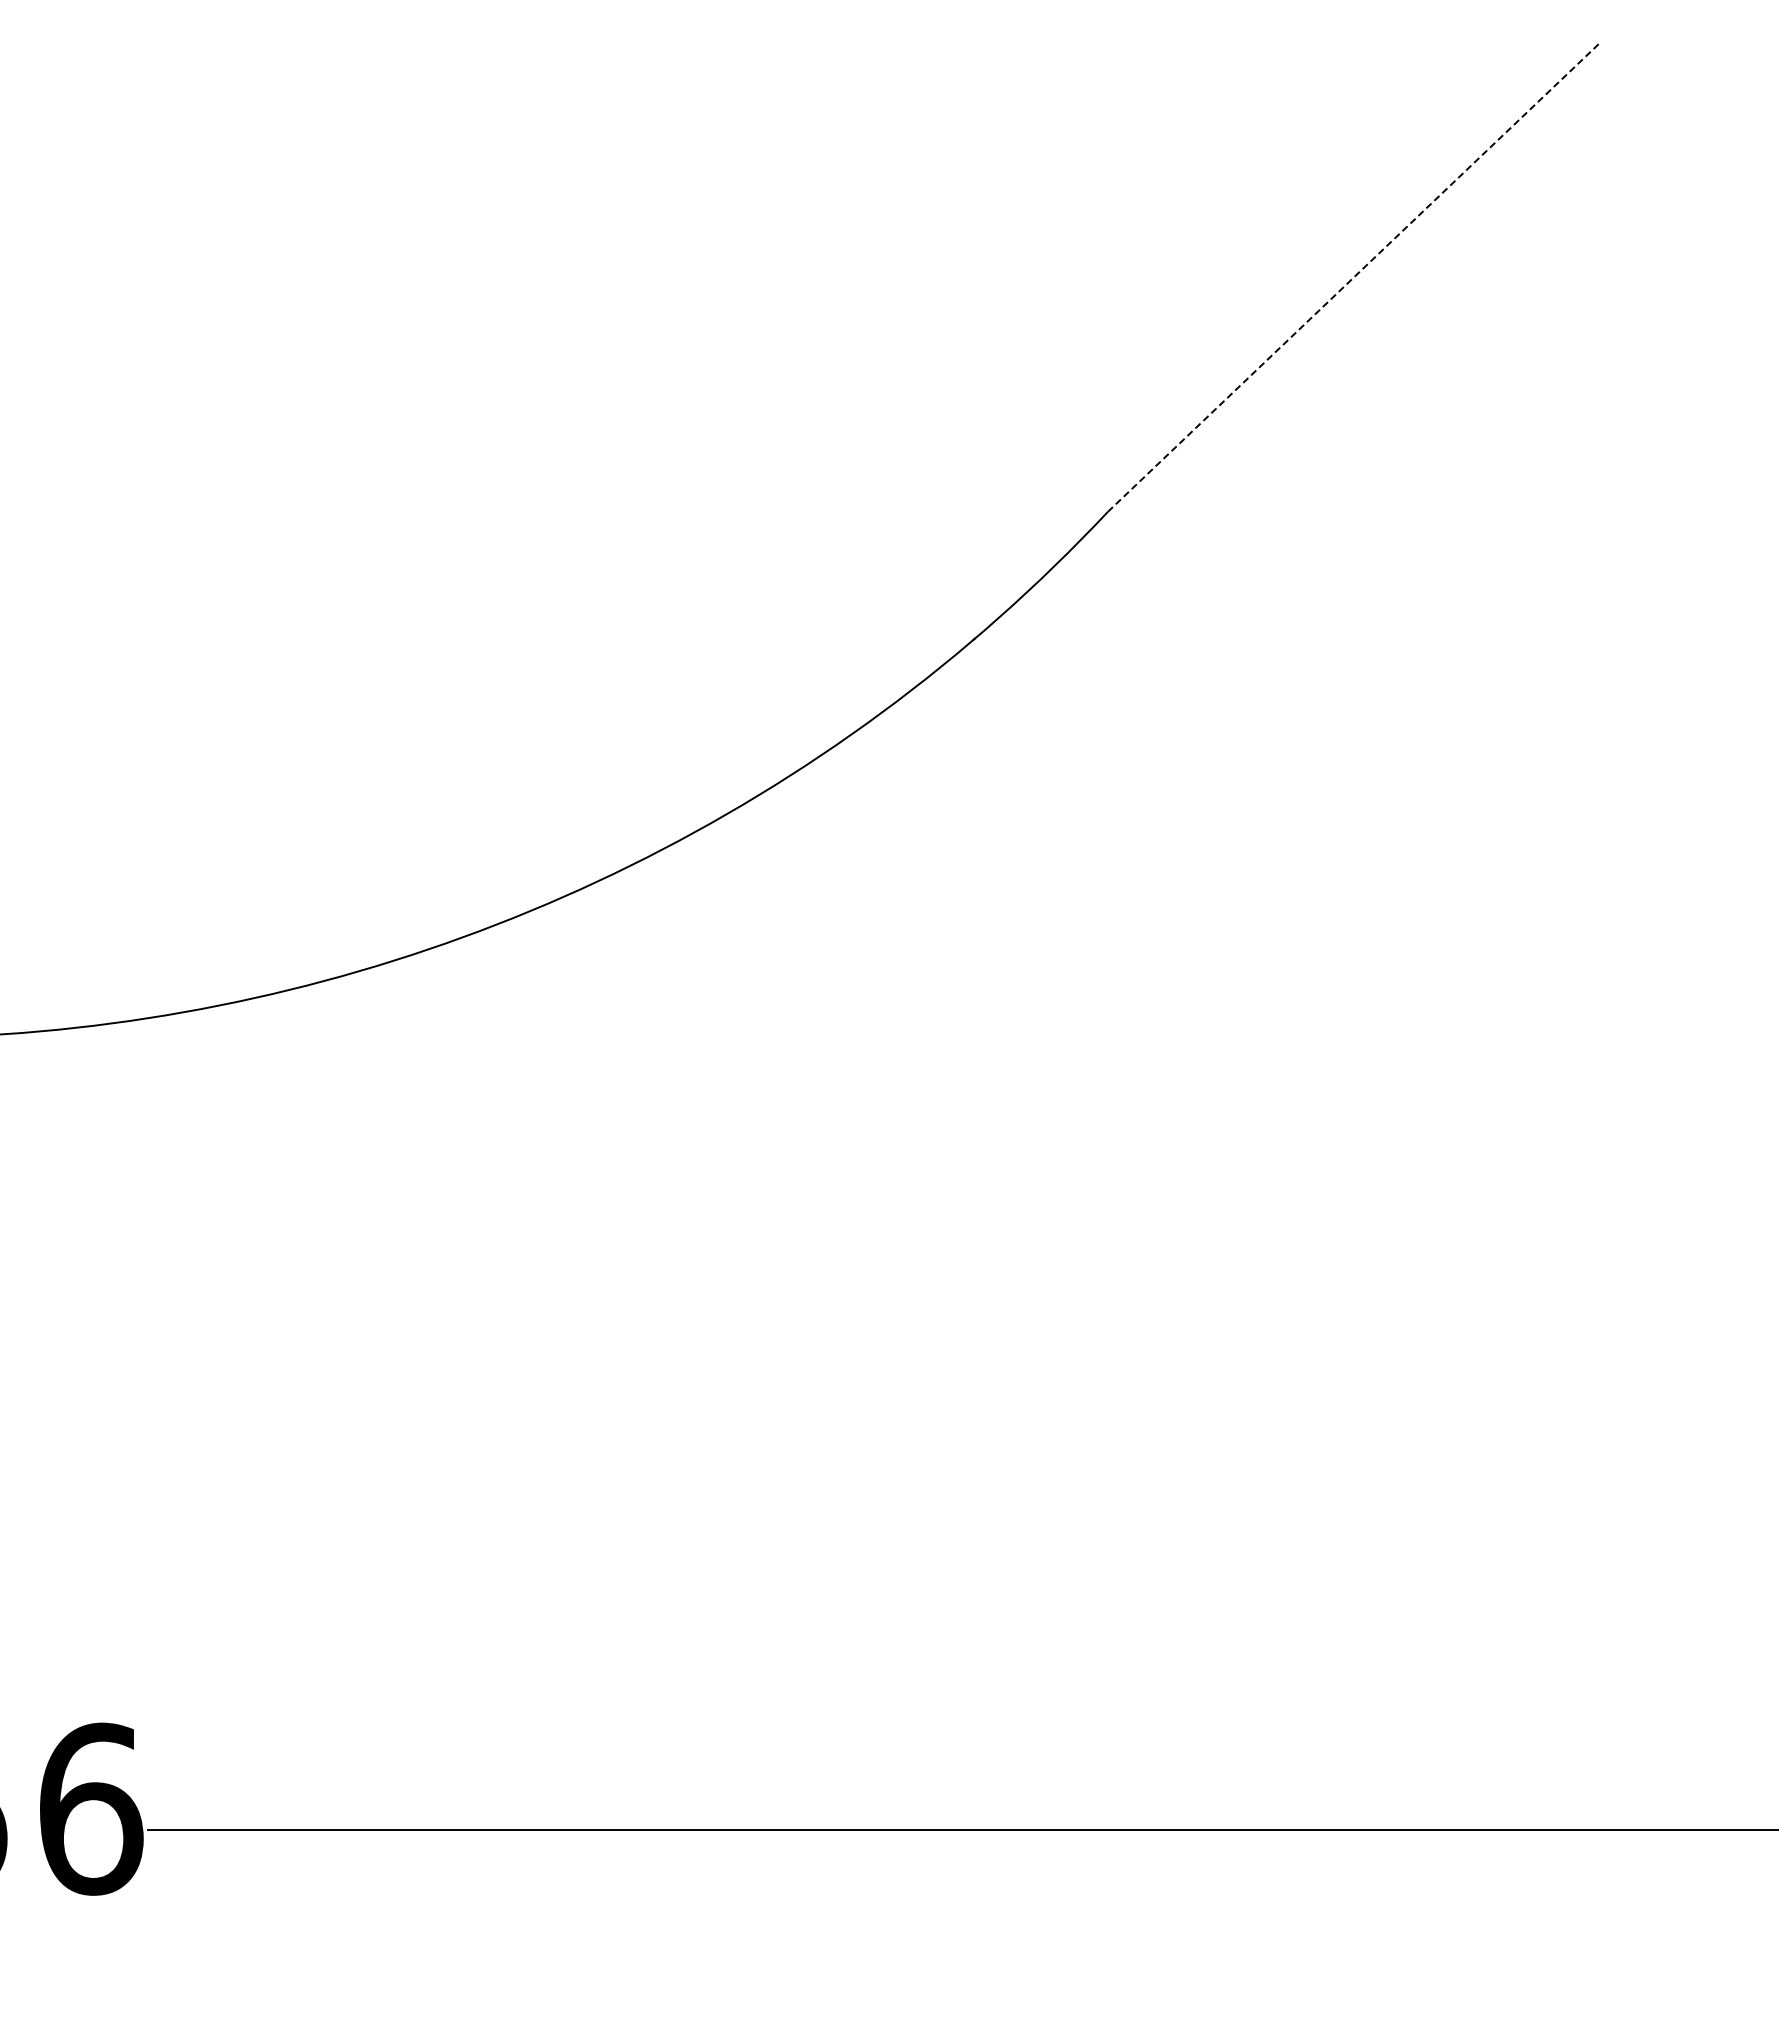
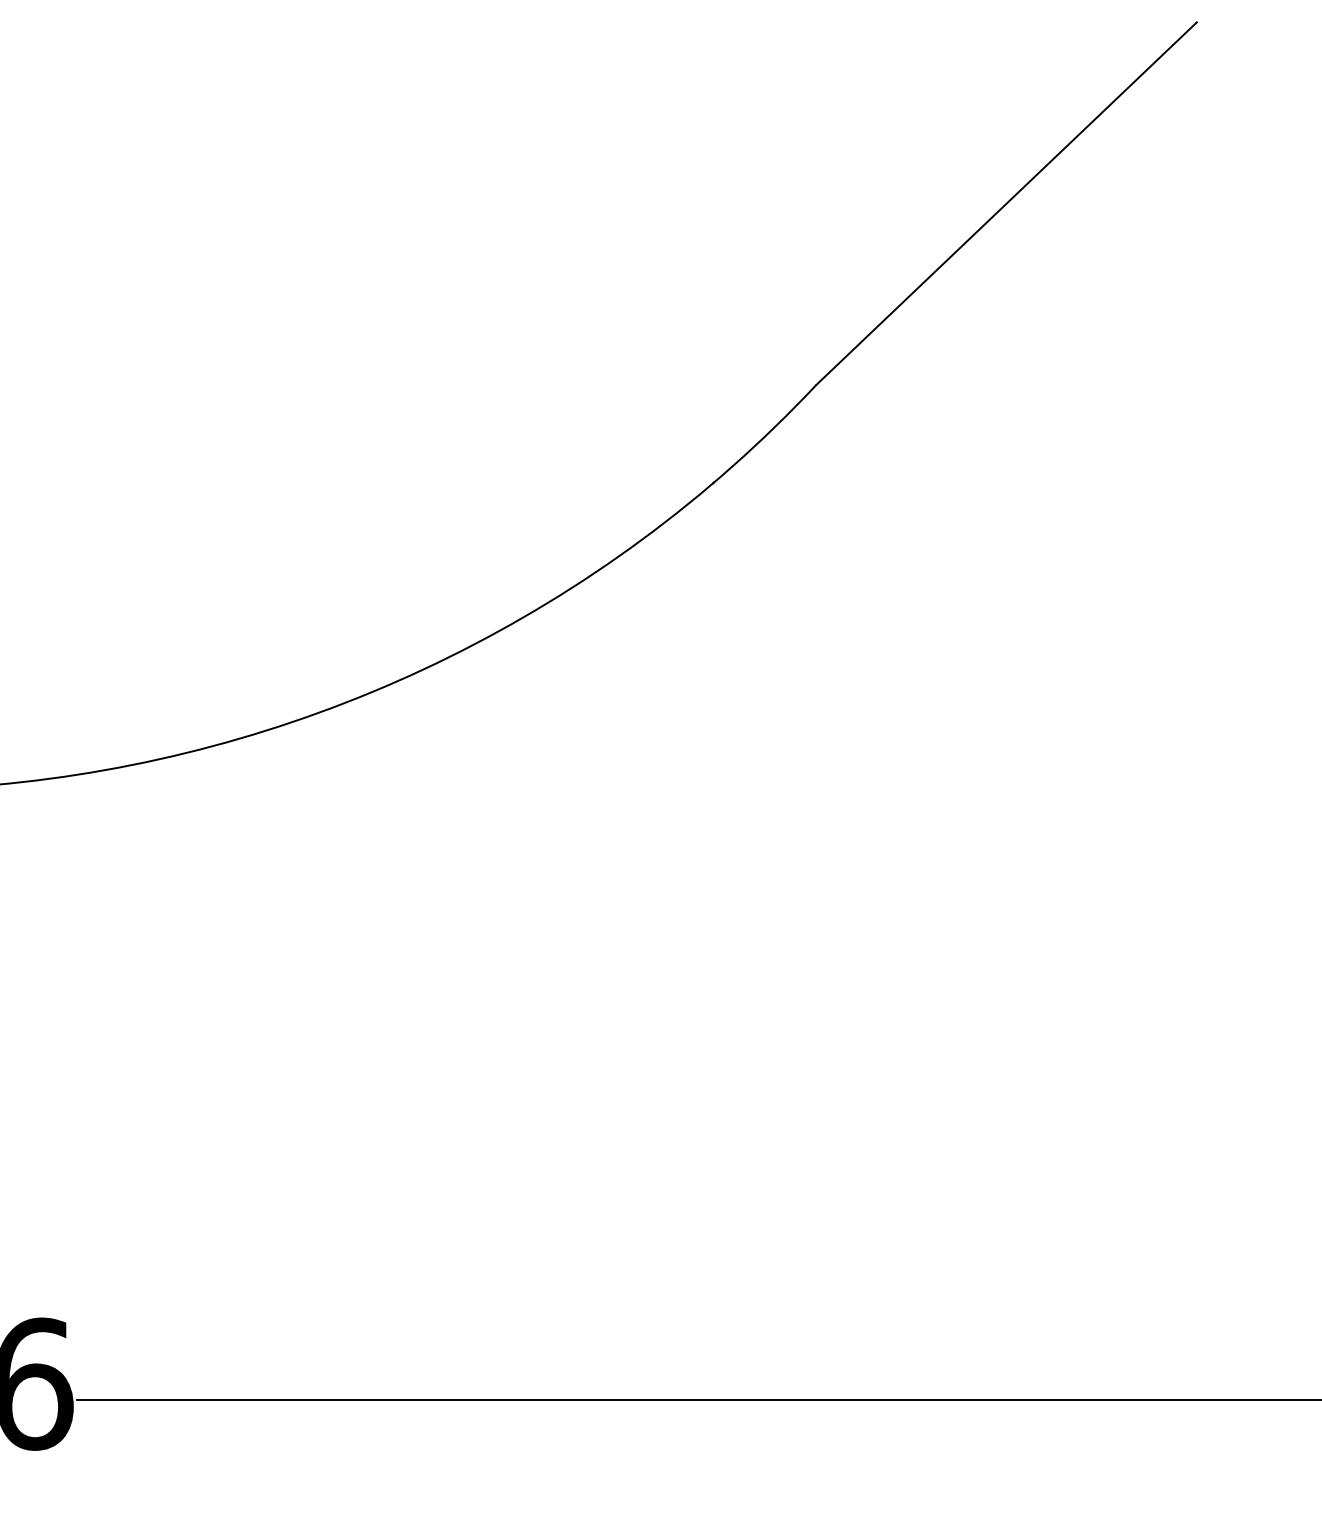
line: (1354, 276) -> (1006, 203), dashed -> solid

